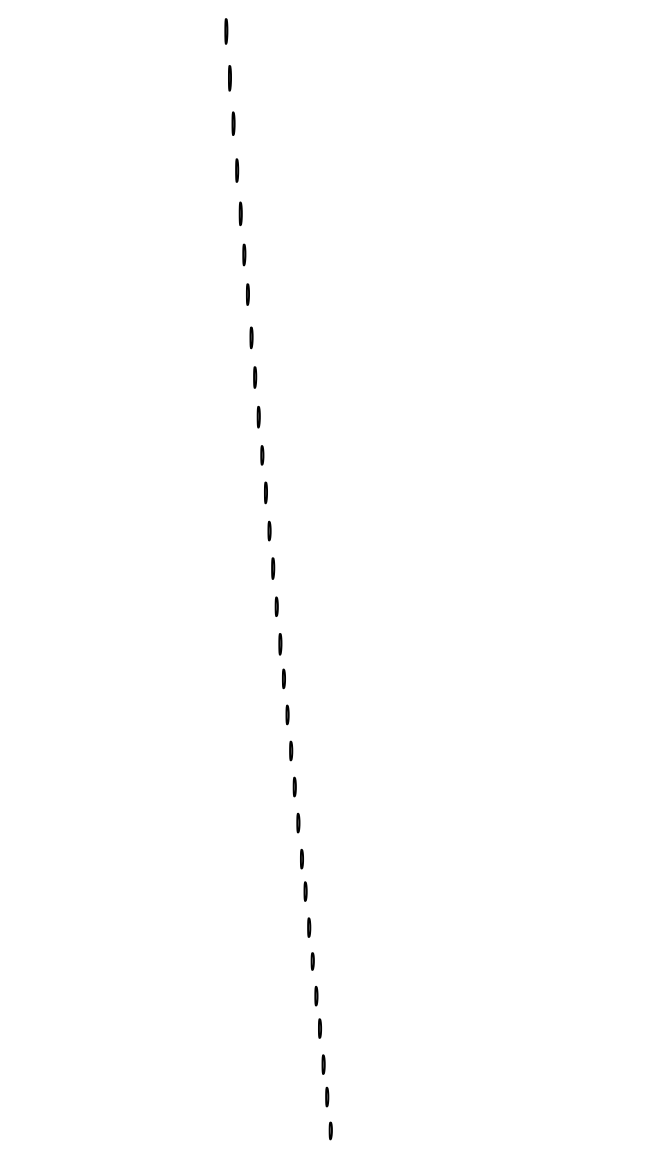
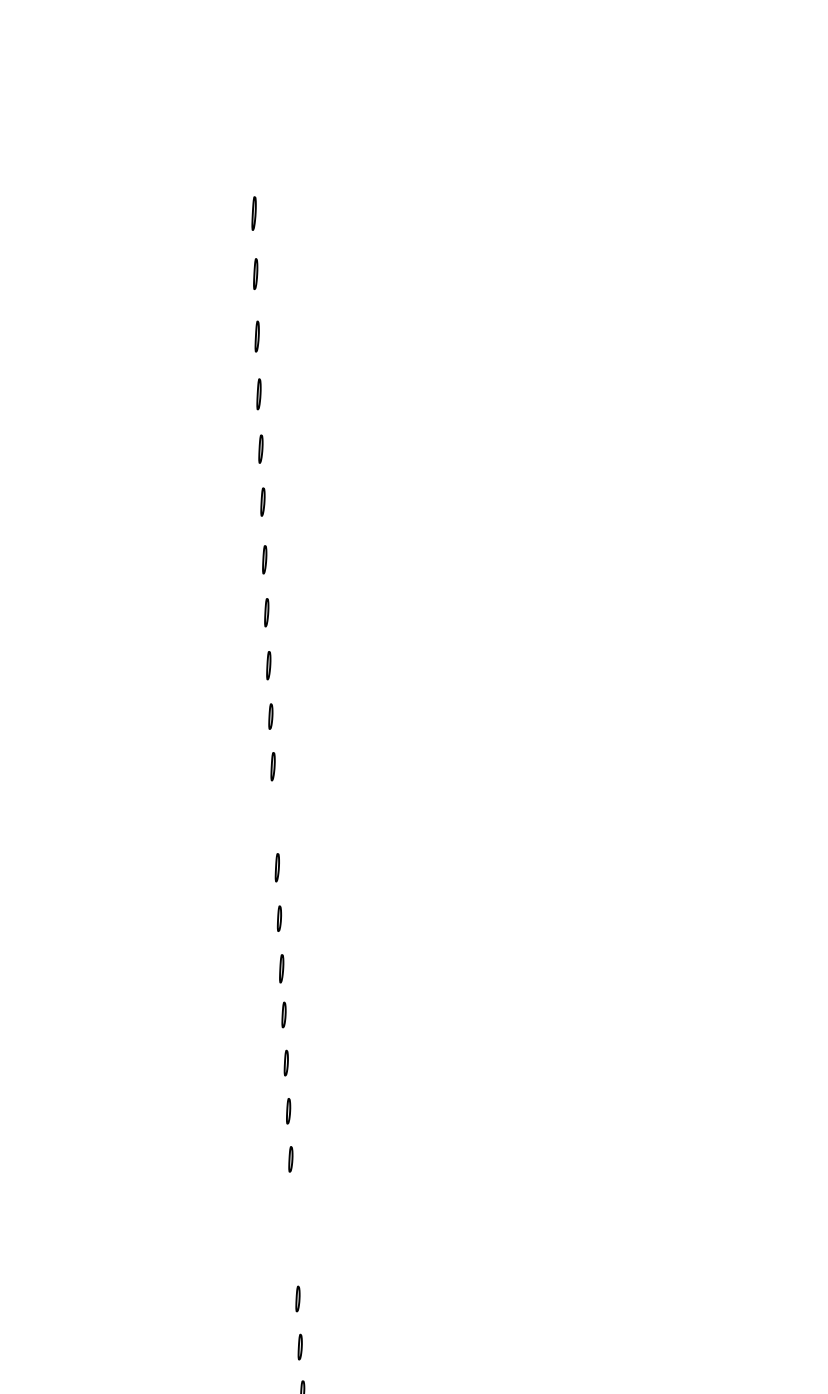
line: (226, 31) -> (252, 151), removed
line: (269, 530) -> (275, 816), removed
line: (298, 822) -> (293, 1206), removed
line: (301, 859) -> (294, 1256), removed

